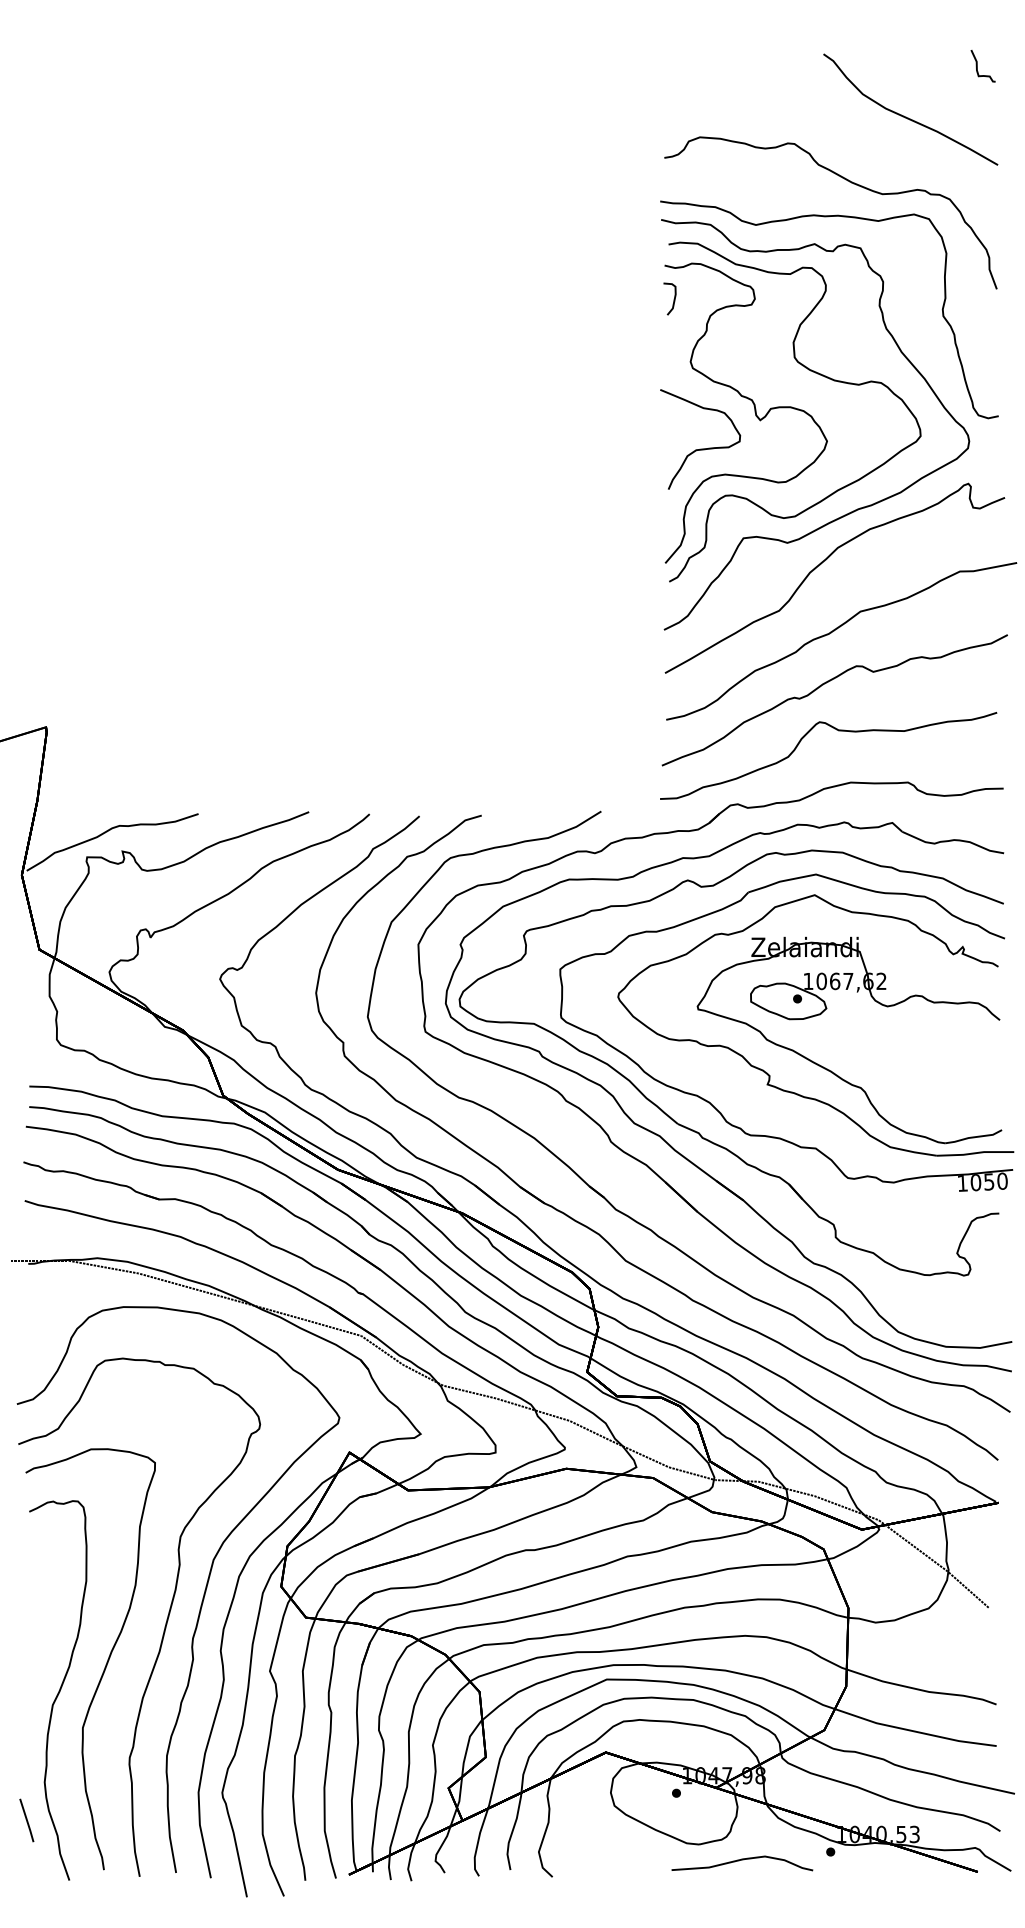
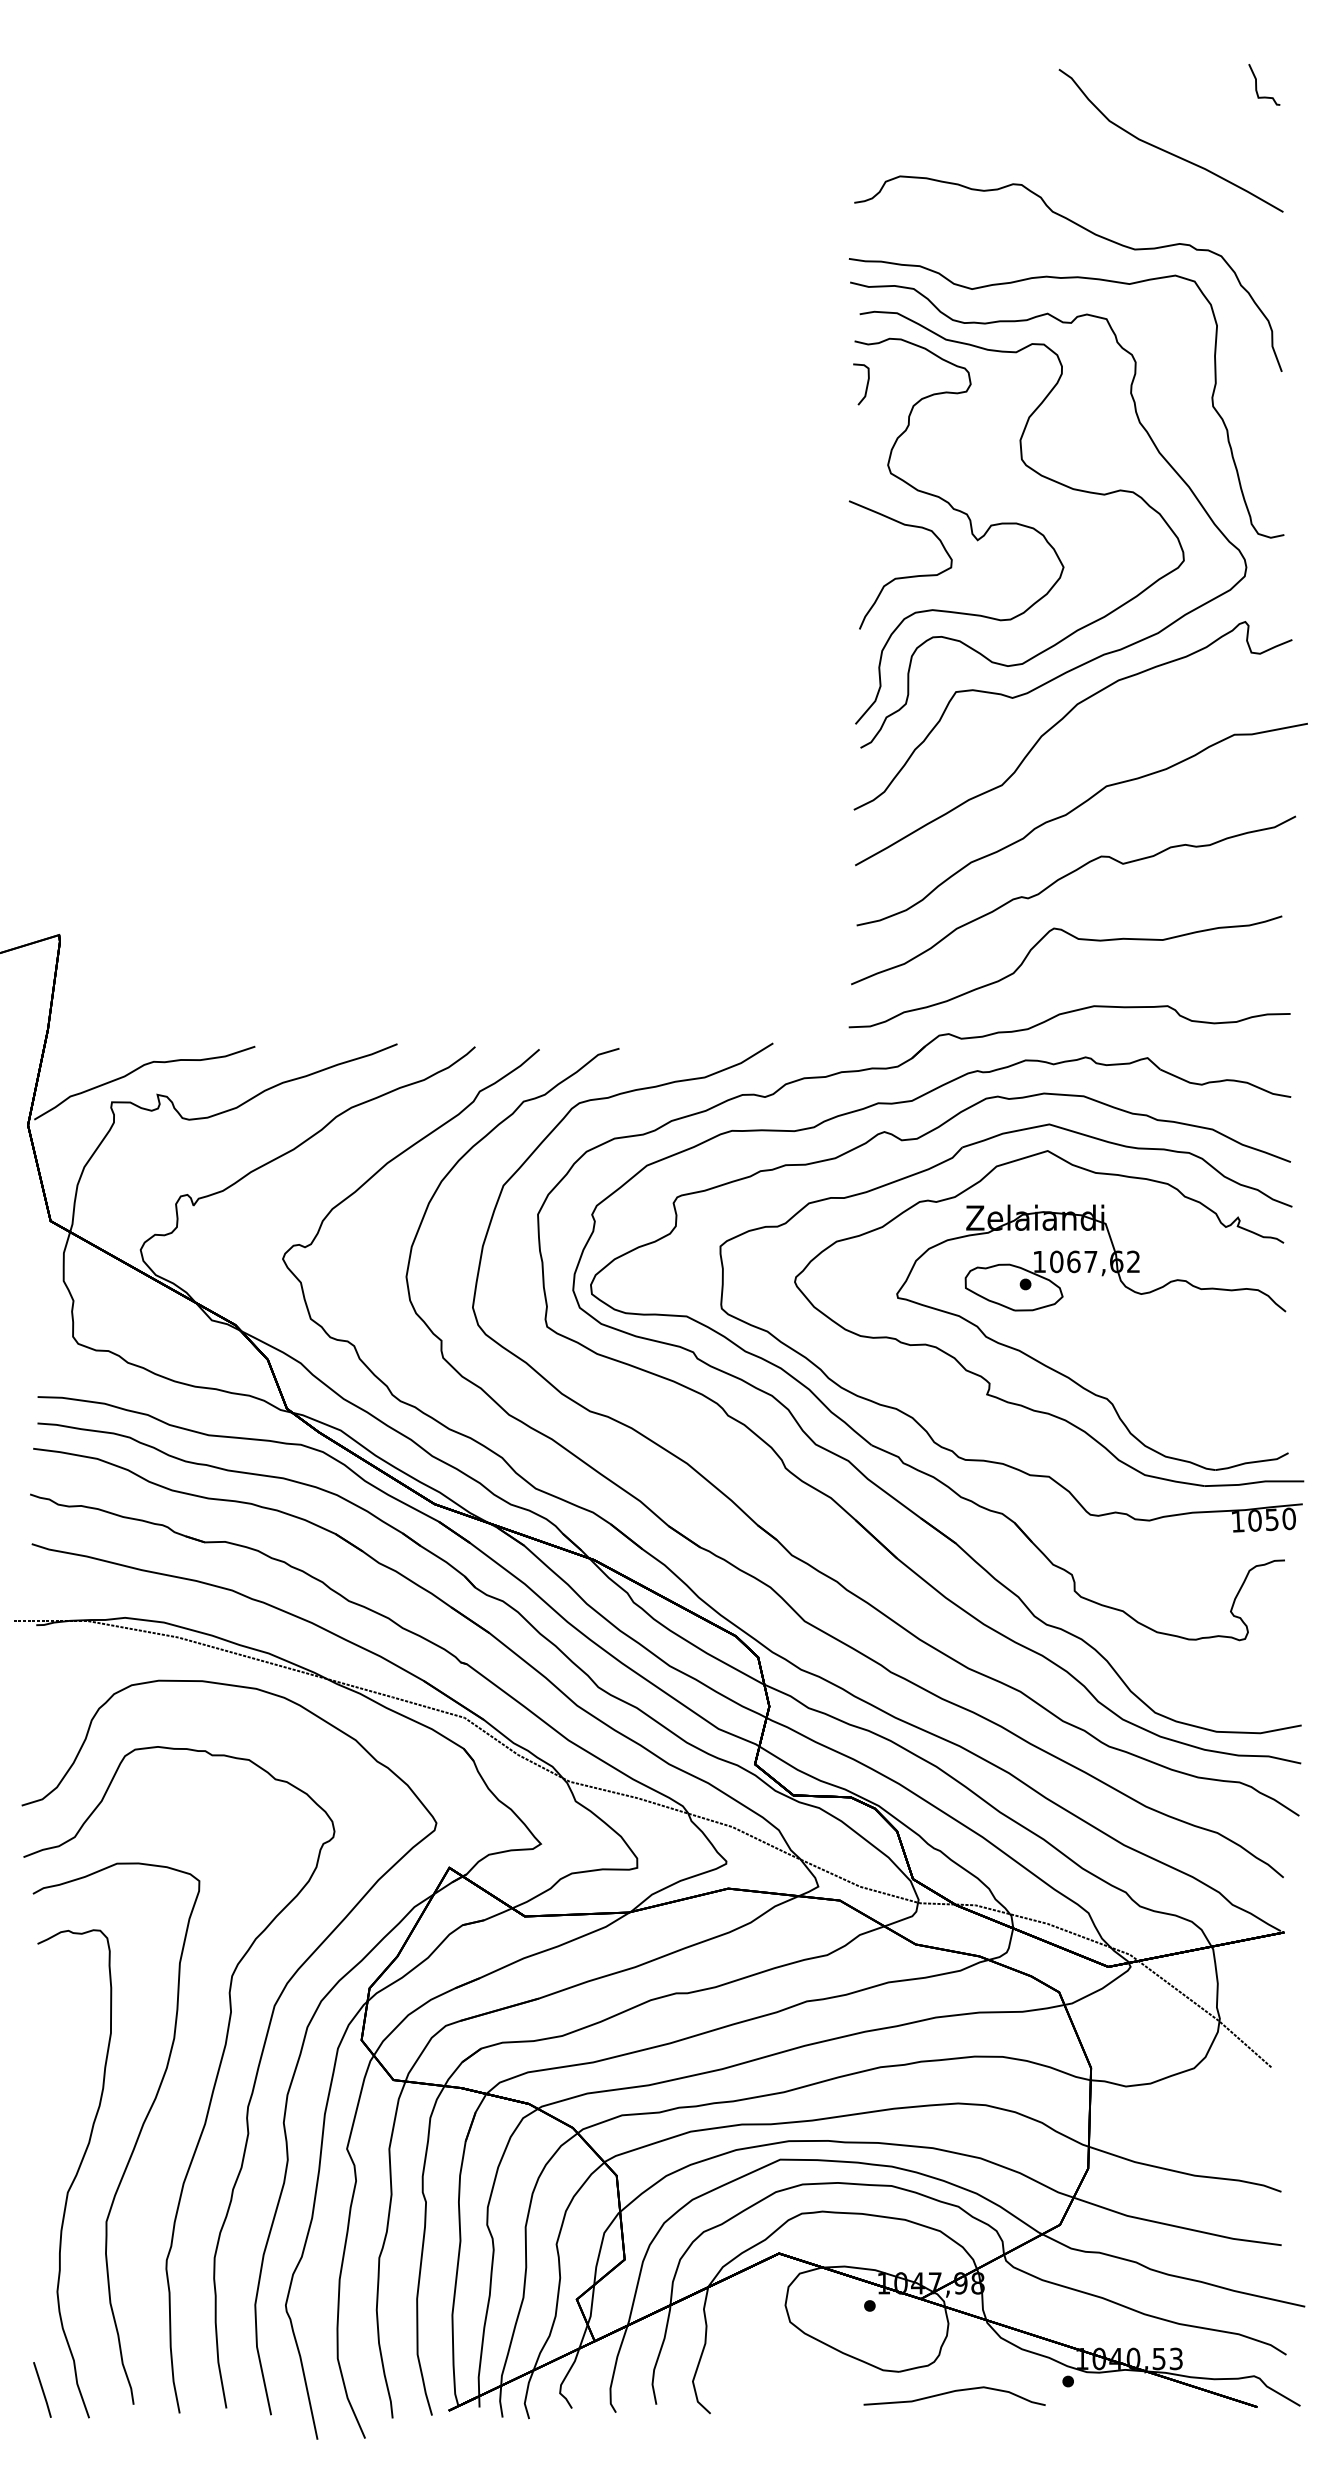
line: (26, 1820) -> (42, 2389), moved

